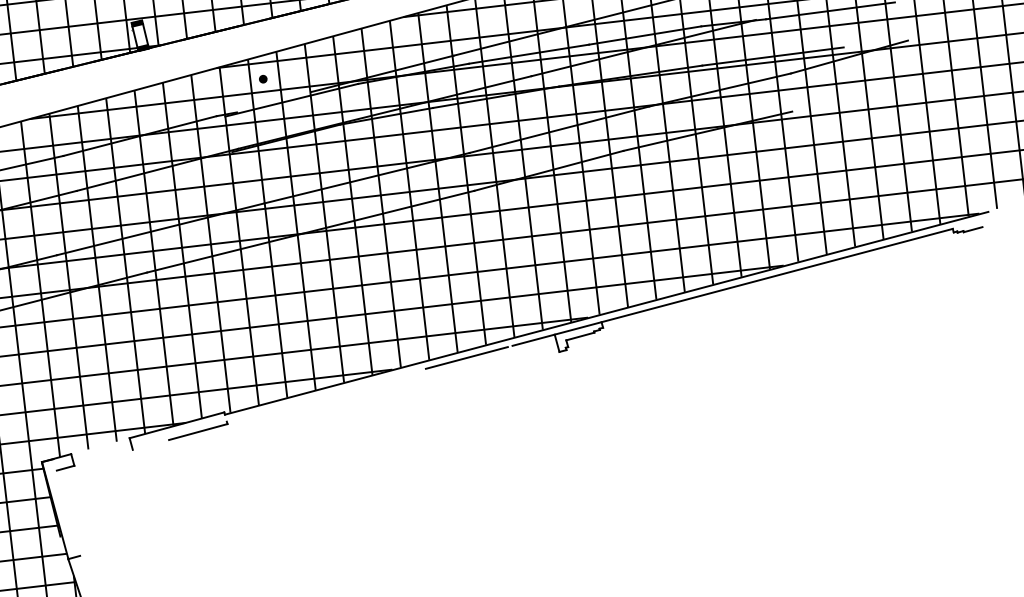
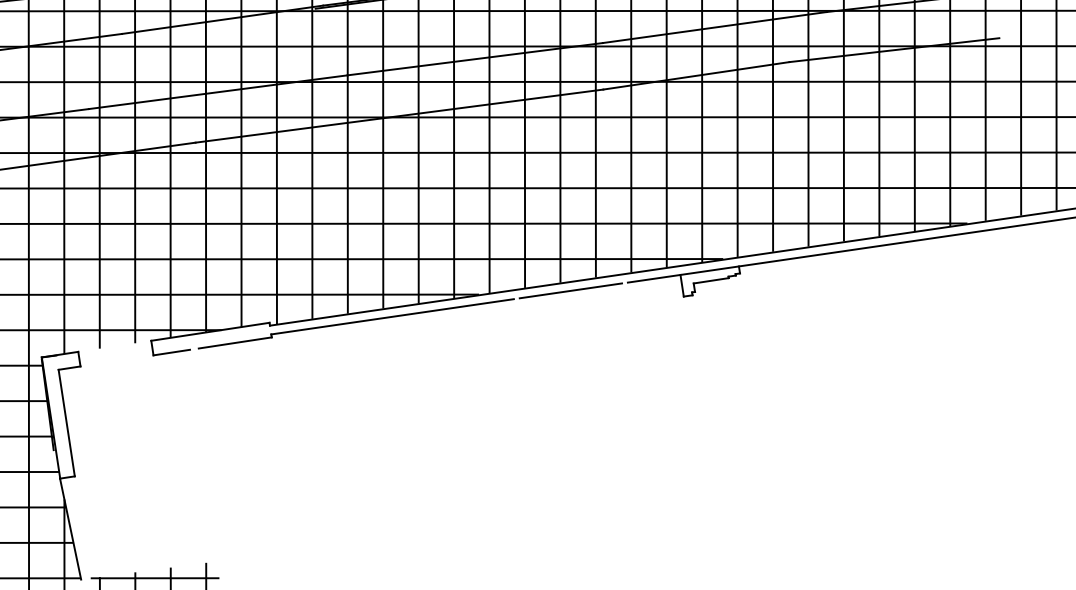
line: (323, 395) -> (391, 316), added
line: (147, 445) -> (171, 352), added
line: (68, 512) -> (66, 422), added

